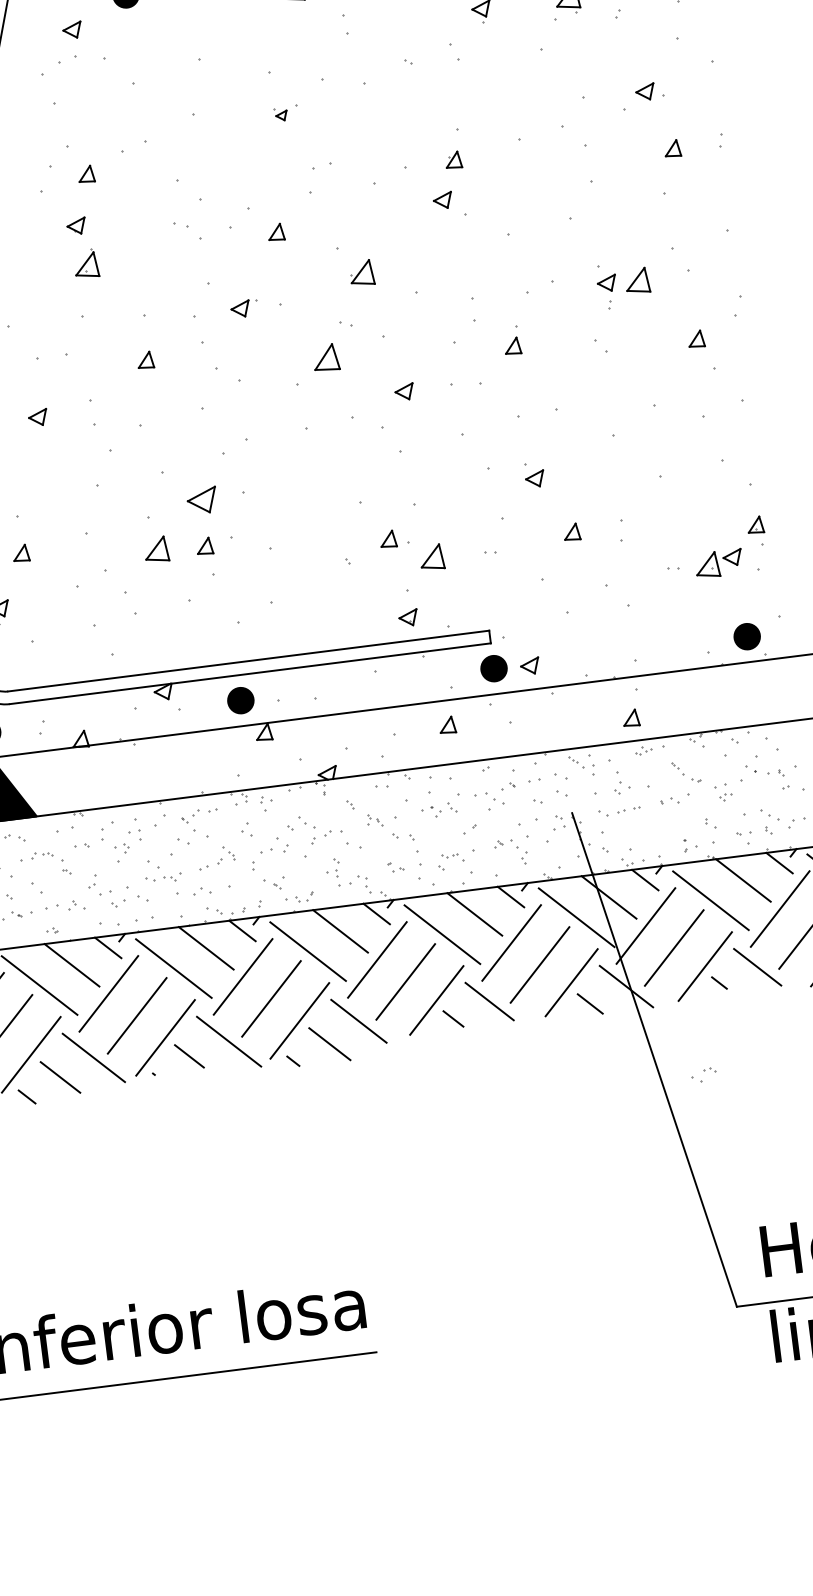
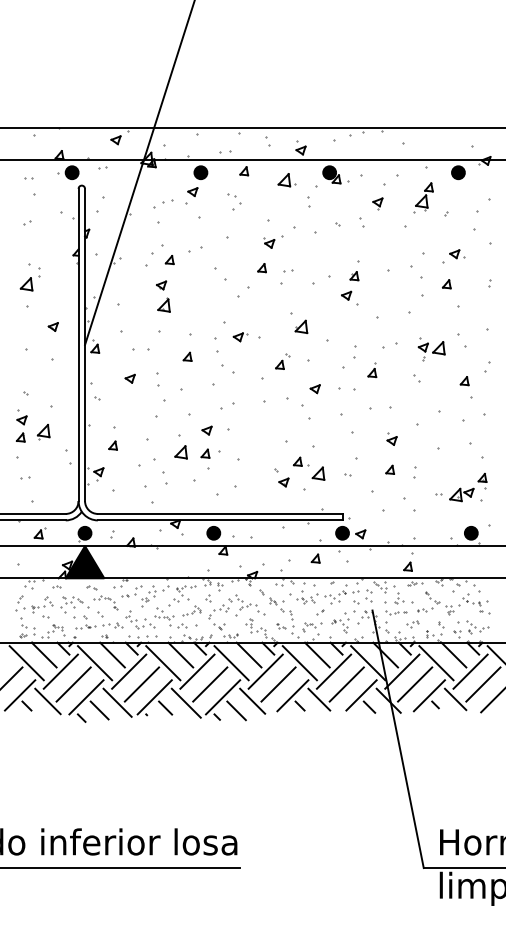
part: (71, 29) -> (192, 191), moved
part: (285, 112) -> (273, 241), size x1.67
part: (672, 149) -> (446, 284), moved
part: (186, 230) -> (234, 198), moved
part: (275, 233) -> (261, 268), moved
part: (333, 345) -> (282, 361), size x0.62
part: (533, 474) -> (391, 438), moved
part: (200, 500) -> (206, 430), size x0.62
part: (407, 618) -> (283, 482), moved
part: (703, 1076) -> (412, 624), moved

